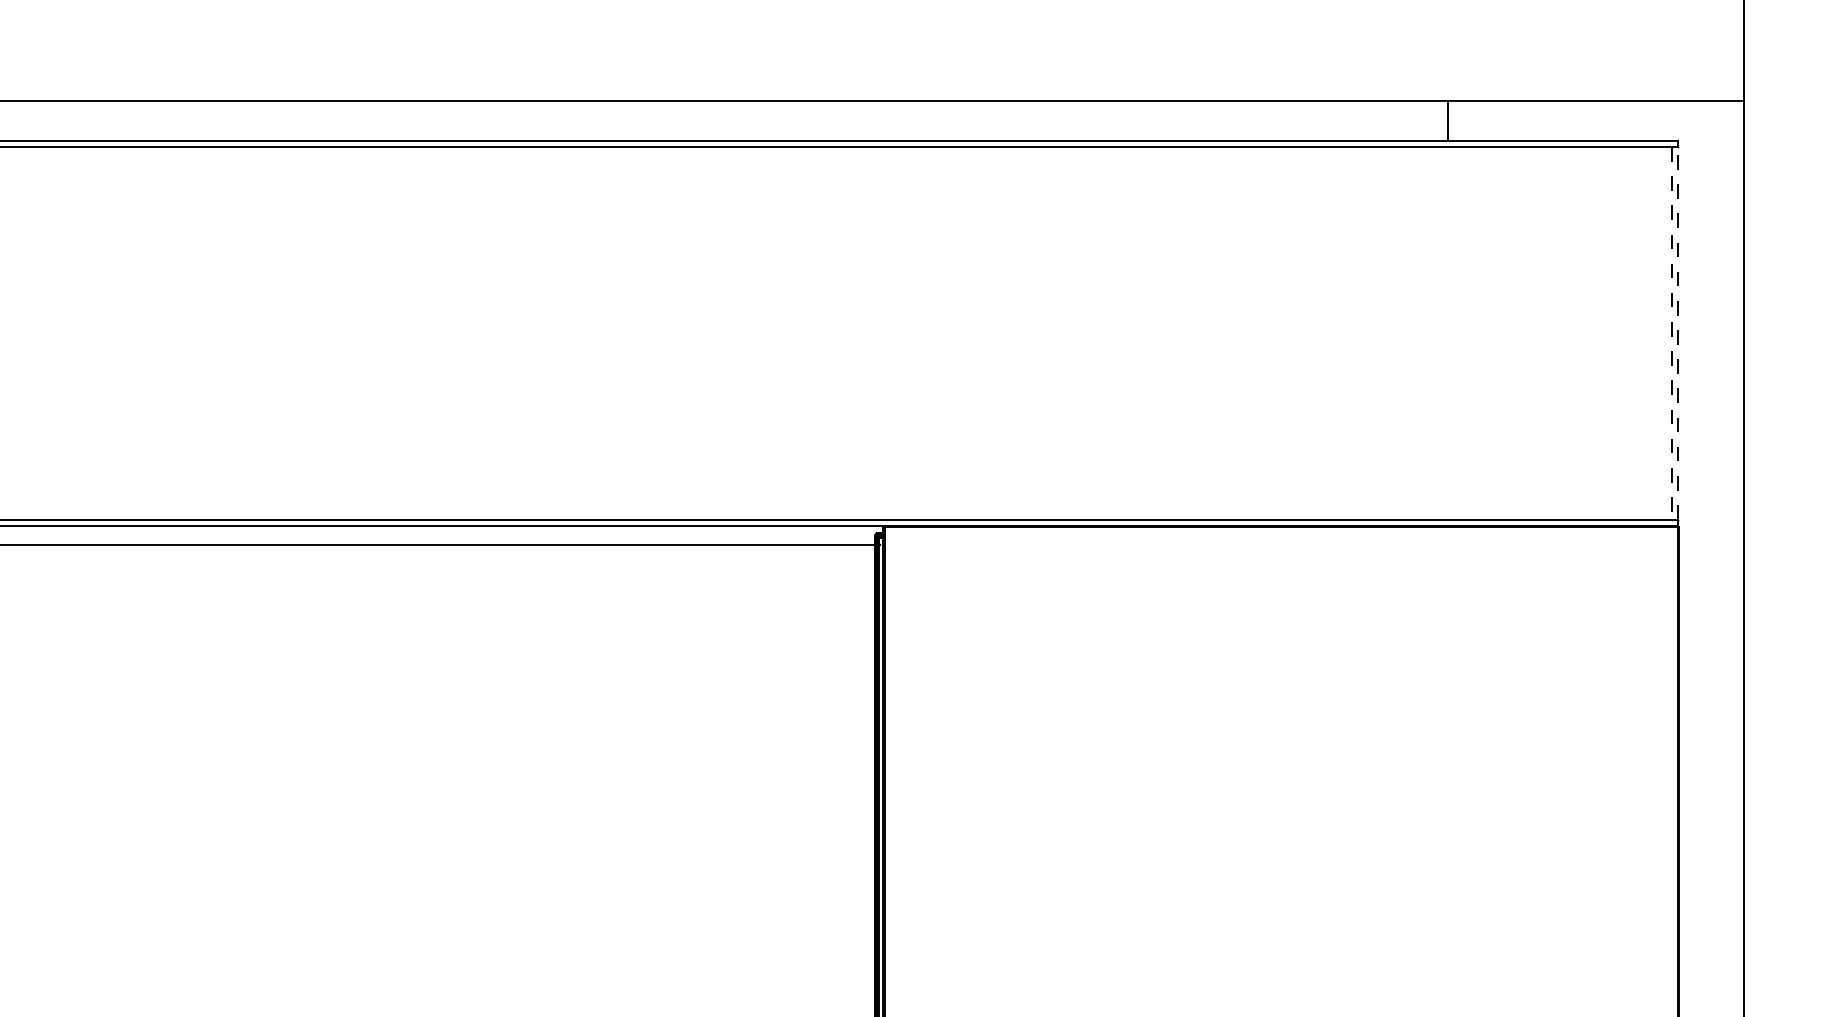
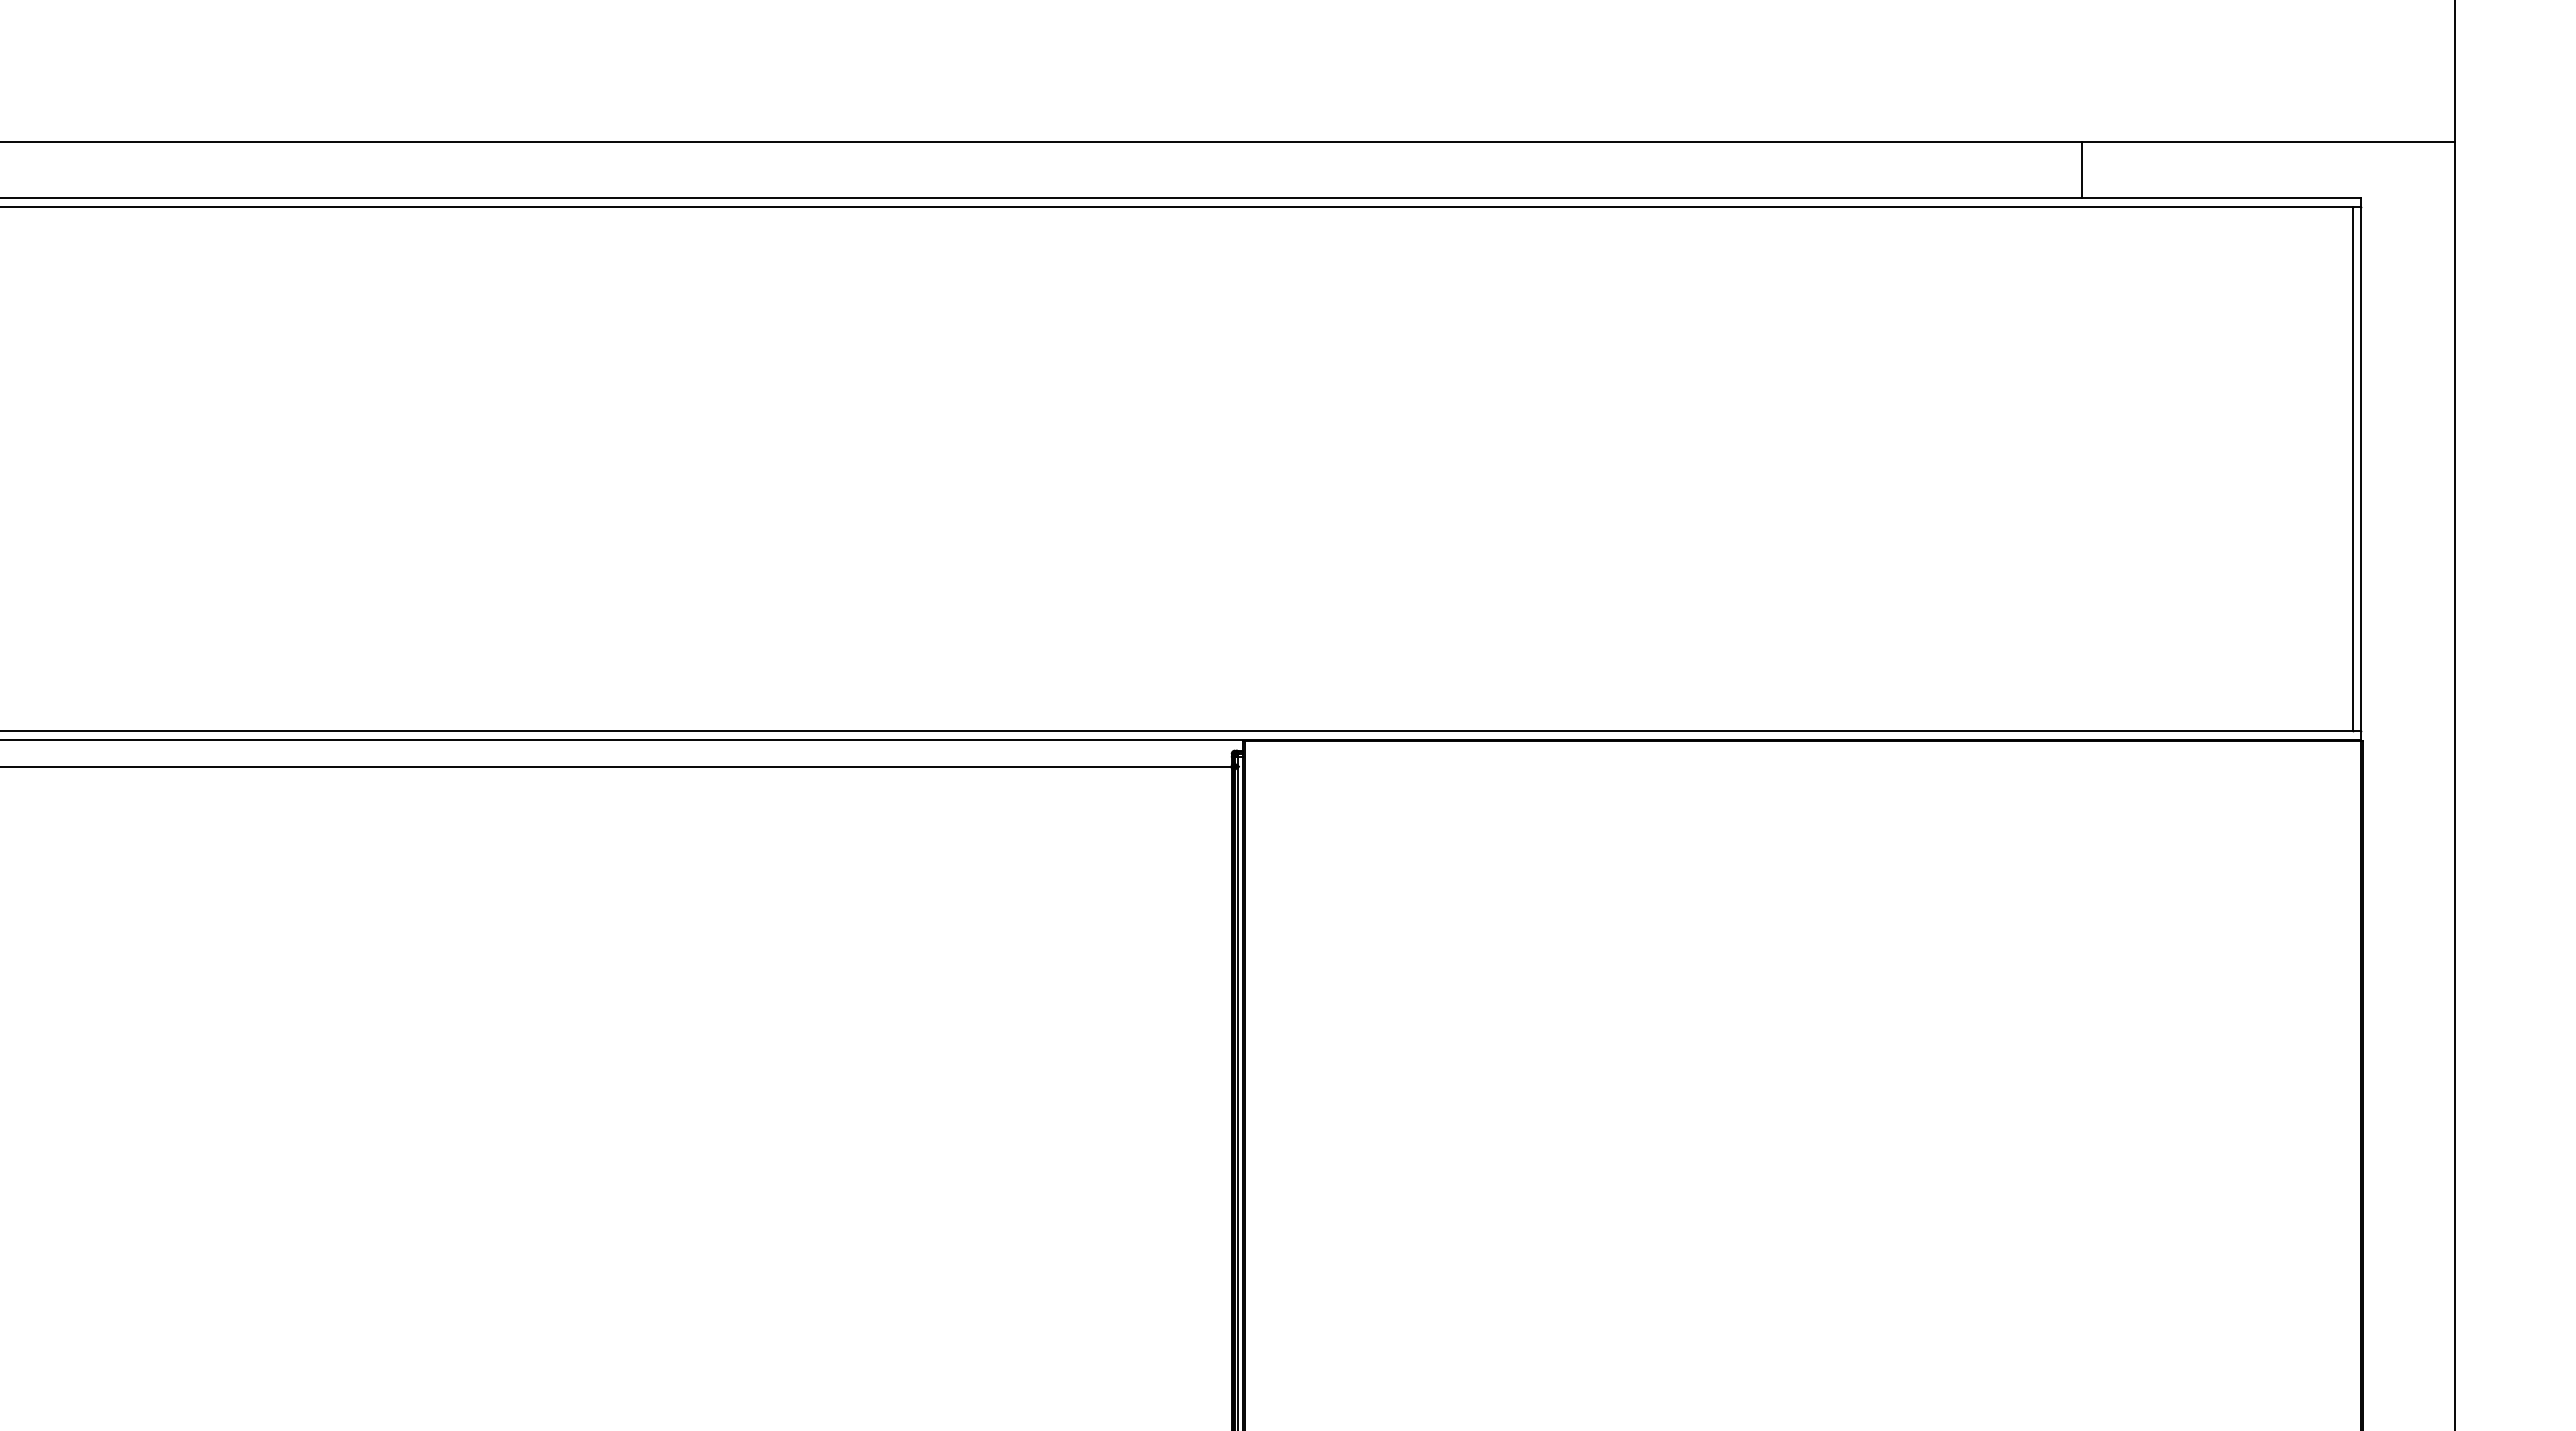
line: (1448, 121) -> (2081, 170), moved
line: (1677, 332) -> (2361, 468), dashed -> solid
line: (1671, 333) -> (2352, 469), dashed -> solid

